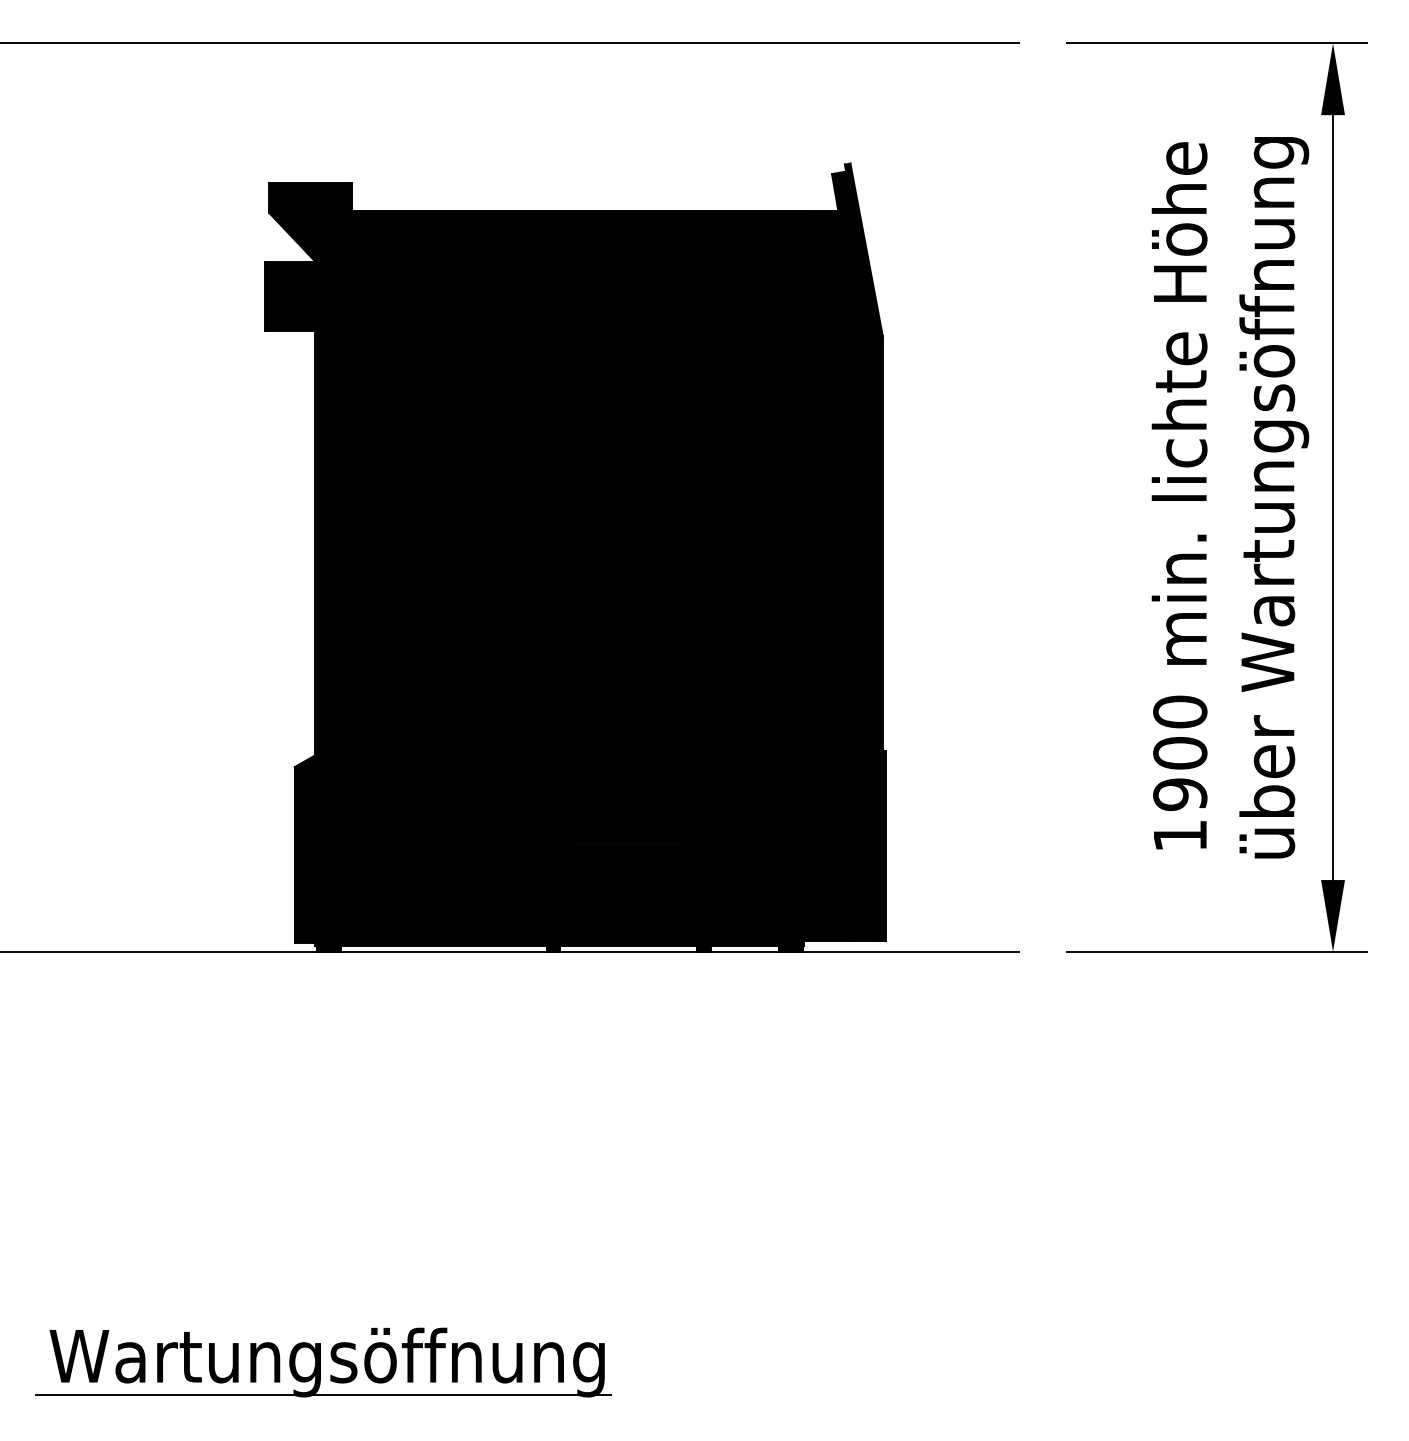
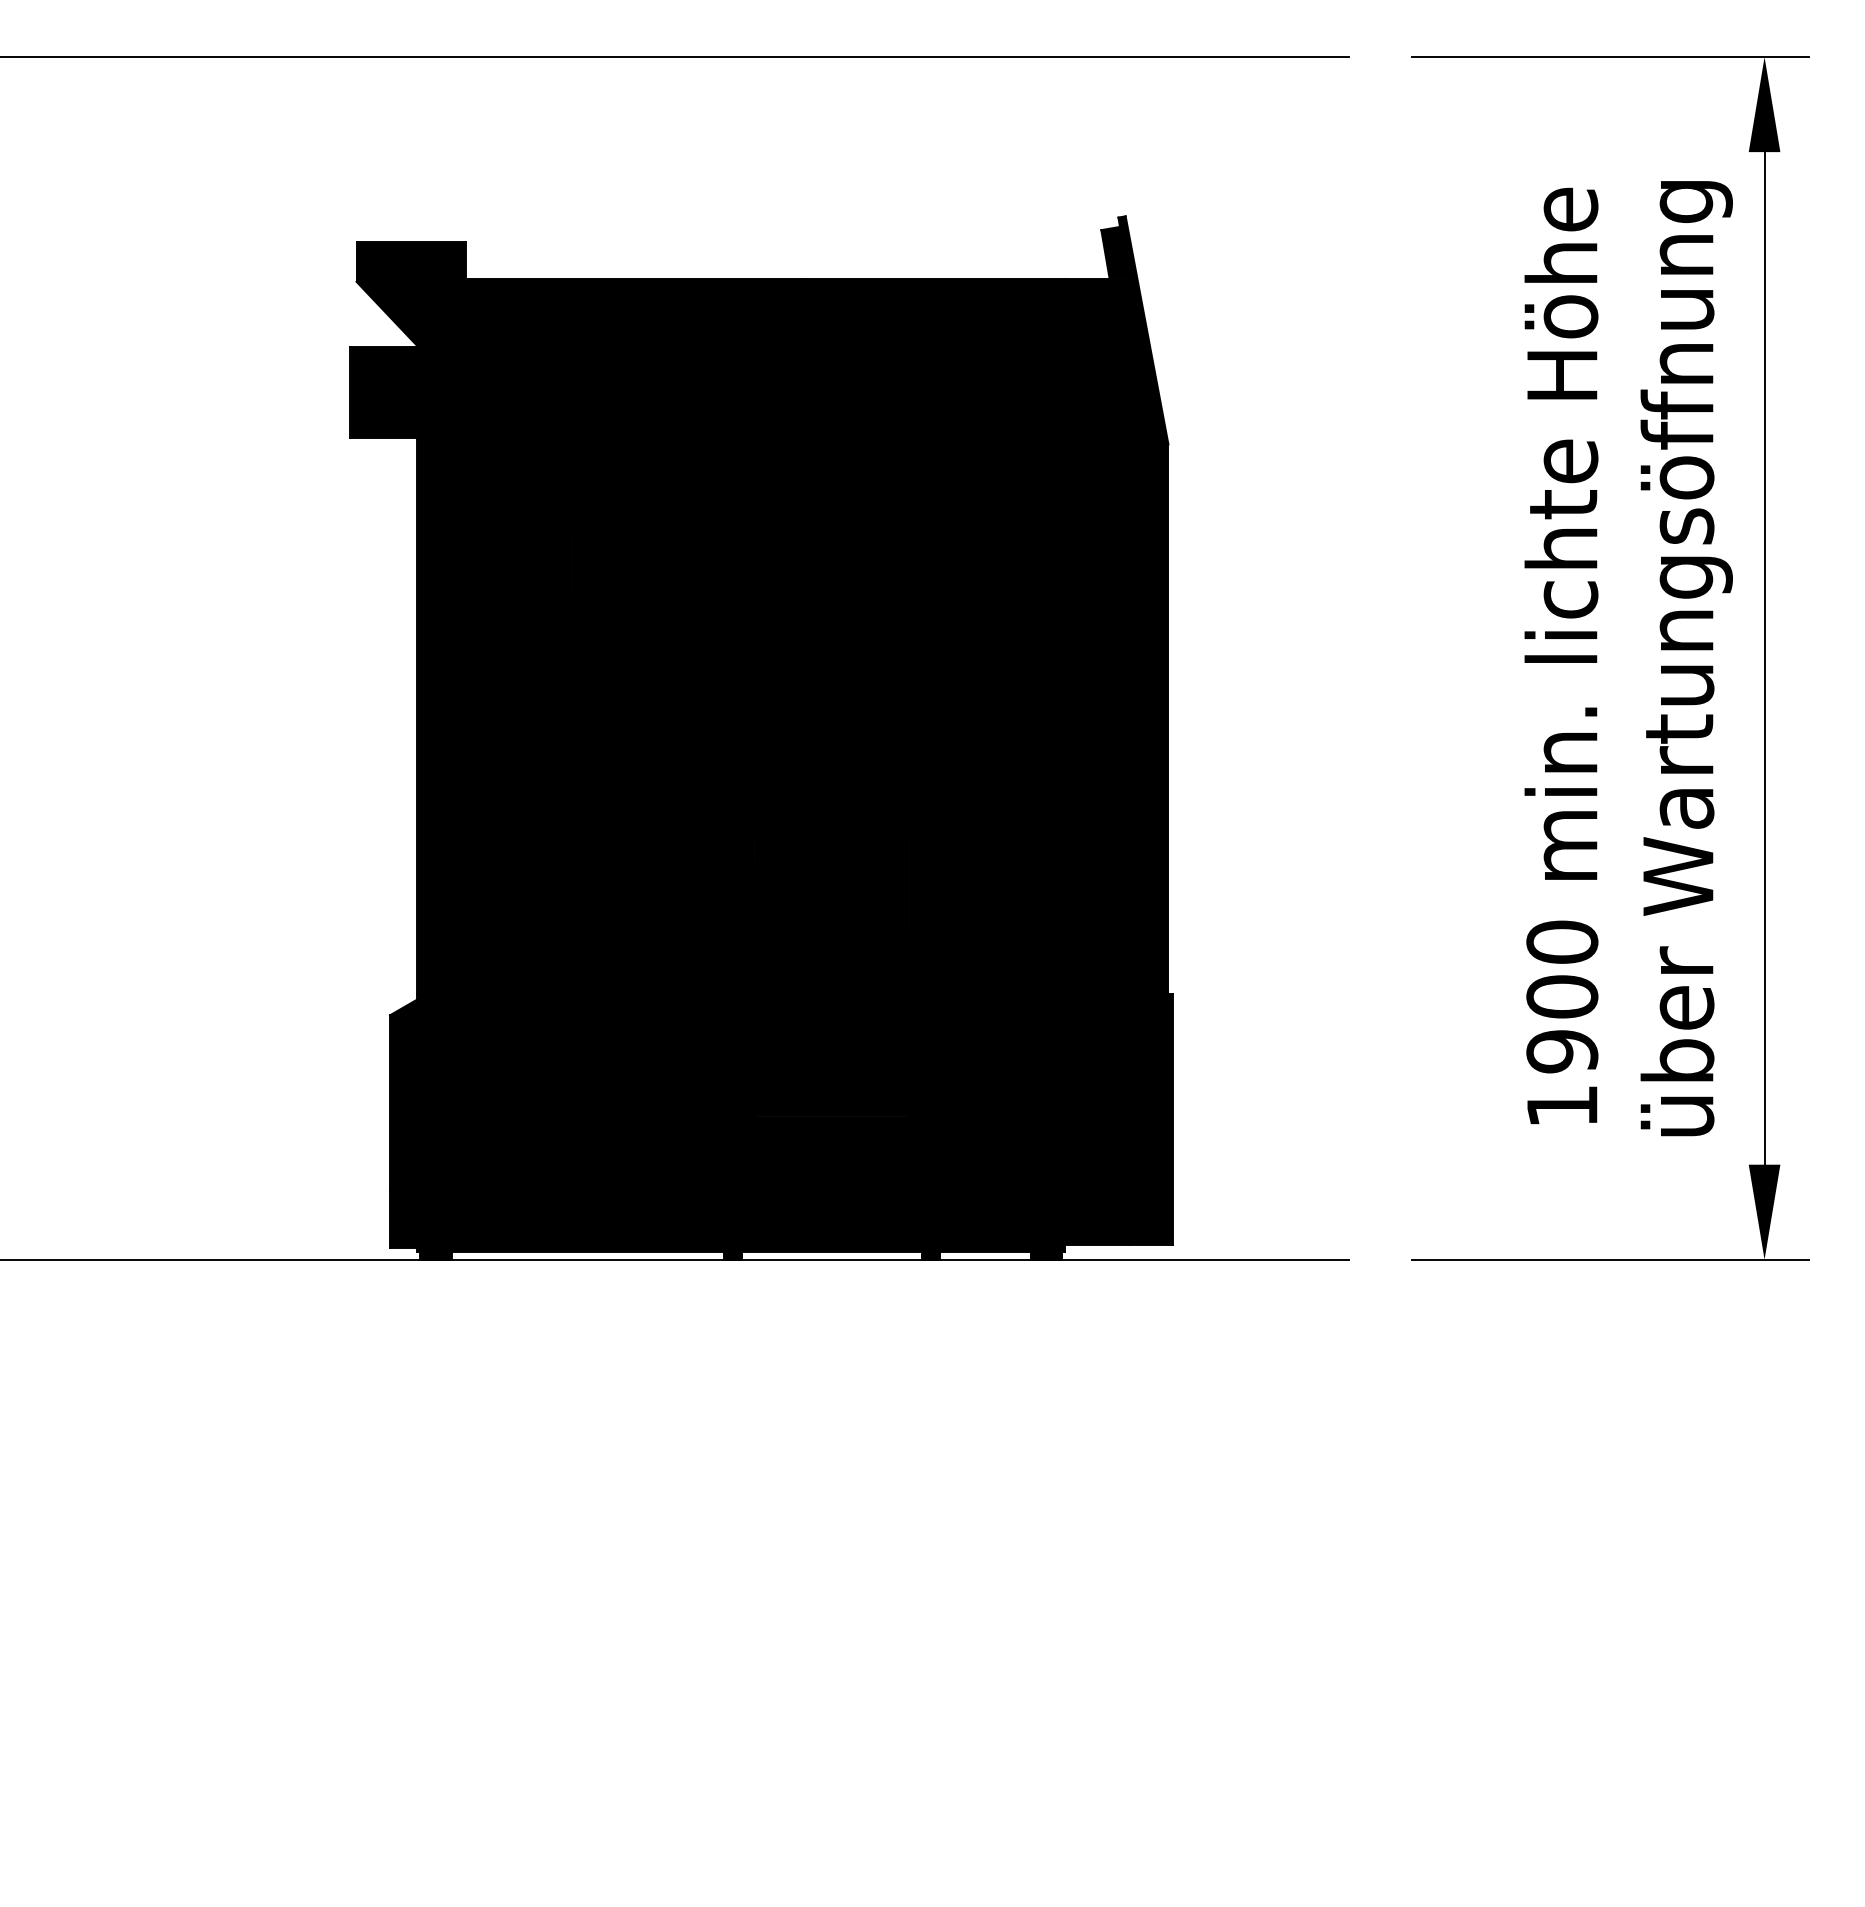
part: (323, 1362) -> (427, 1803), removed

